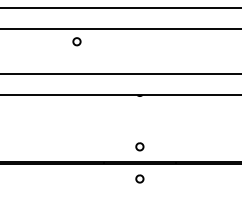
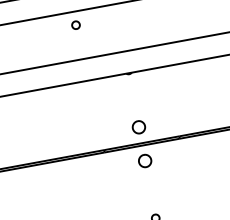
part: (76, 41) -> (75, 25), moved
part: (139, 146) -> (138, 127), size x1.6
part: (139, 178) -> (144, 160), size x1.6

